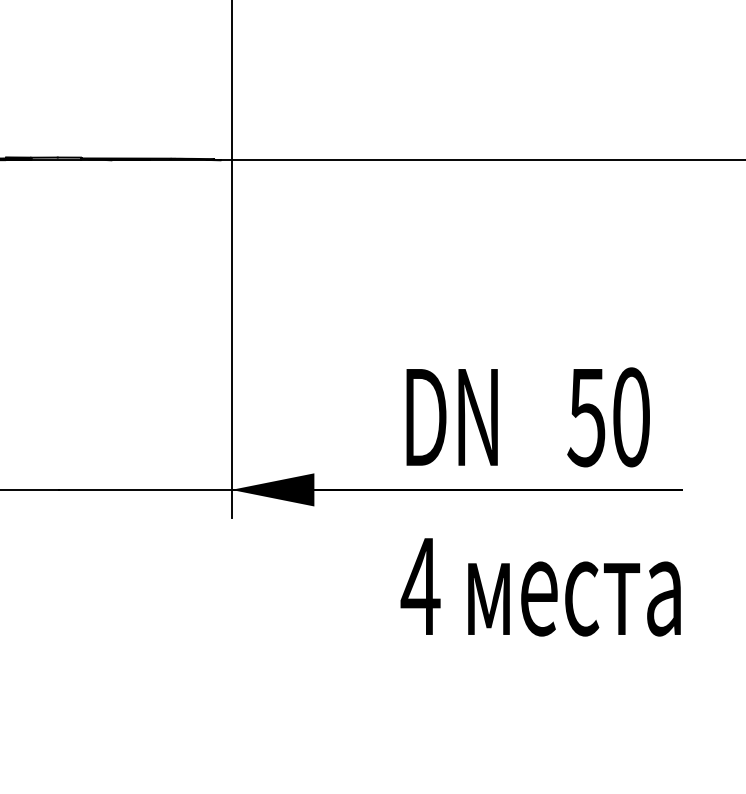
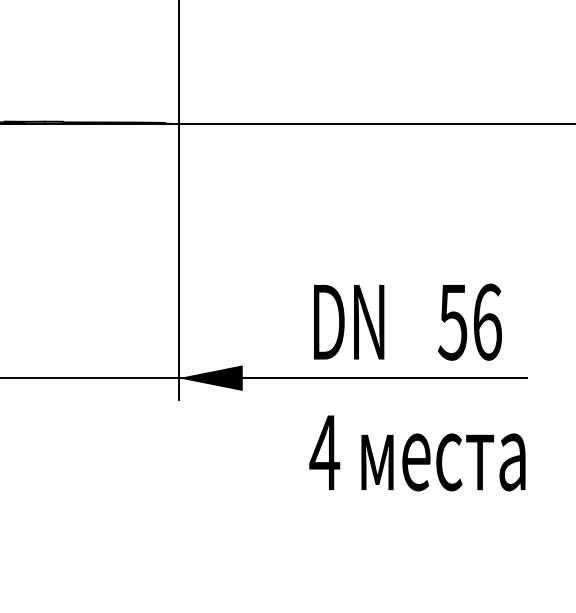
text: (631, 417) -> (487, 322), 50 -> 56

